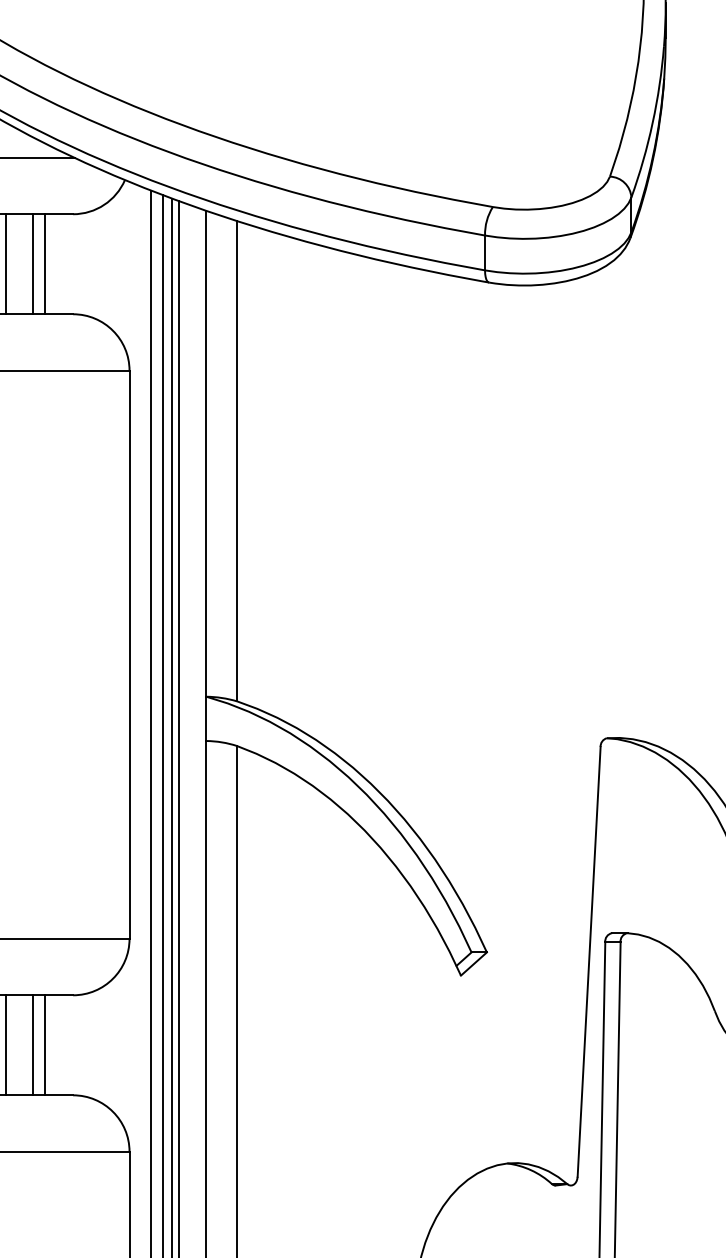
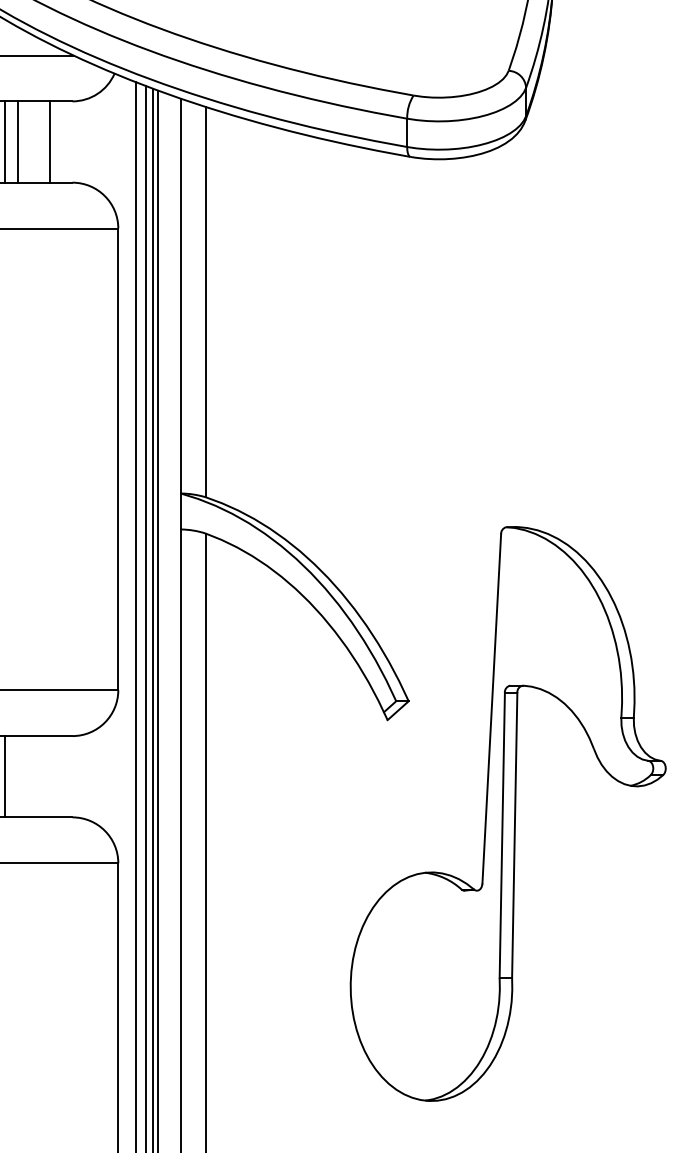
line: (32, 263) -> (39, 141), removed
line: (5, 1045) -> (17, 776), removed
line: (32, 1045) -> (39, 776), removed
line: (44, 1045) -> (49, 776), removed

